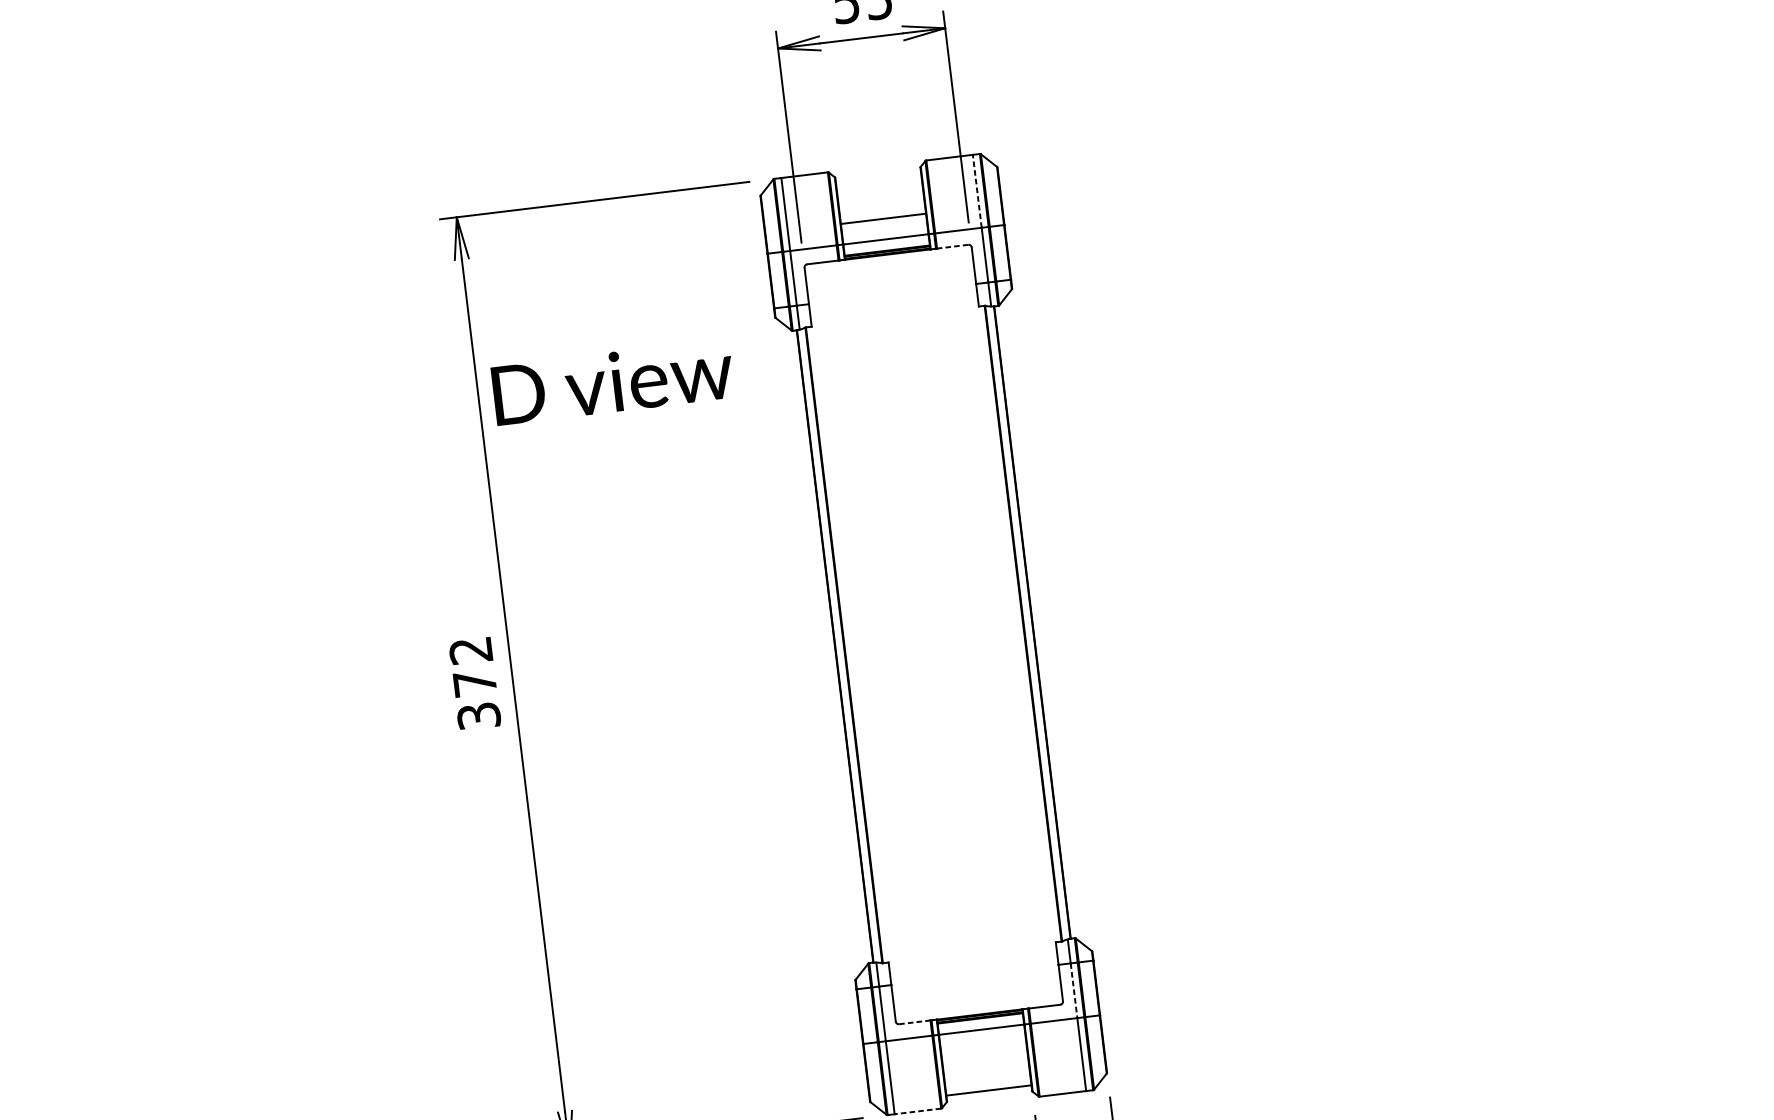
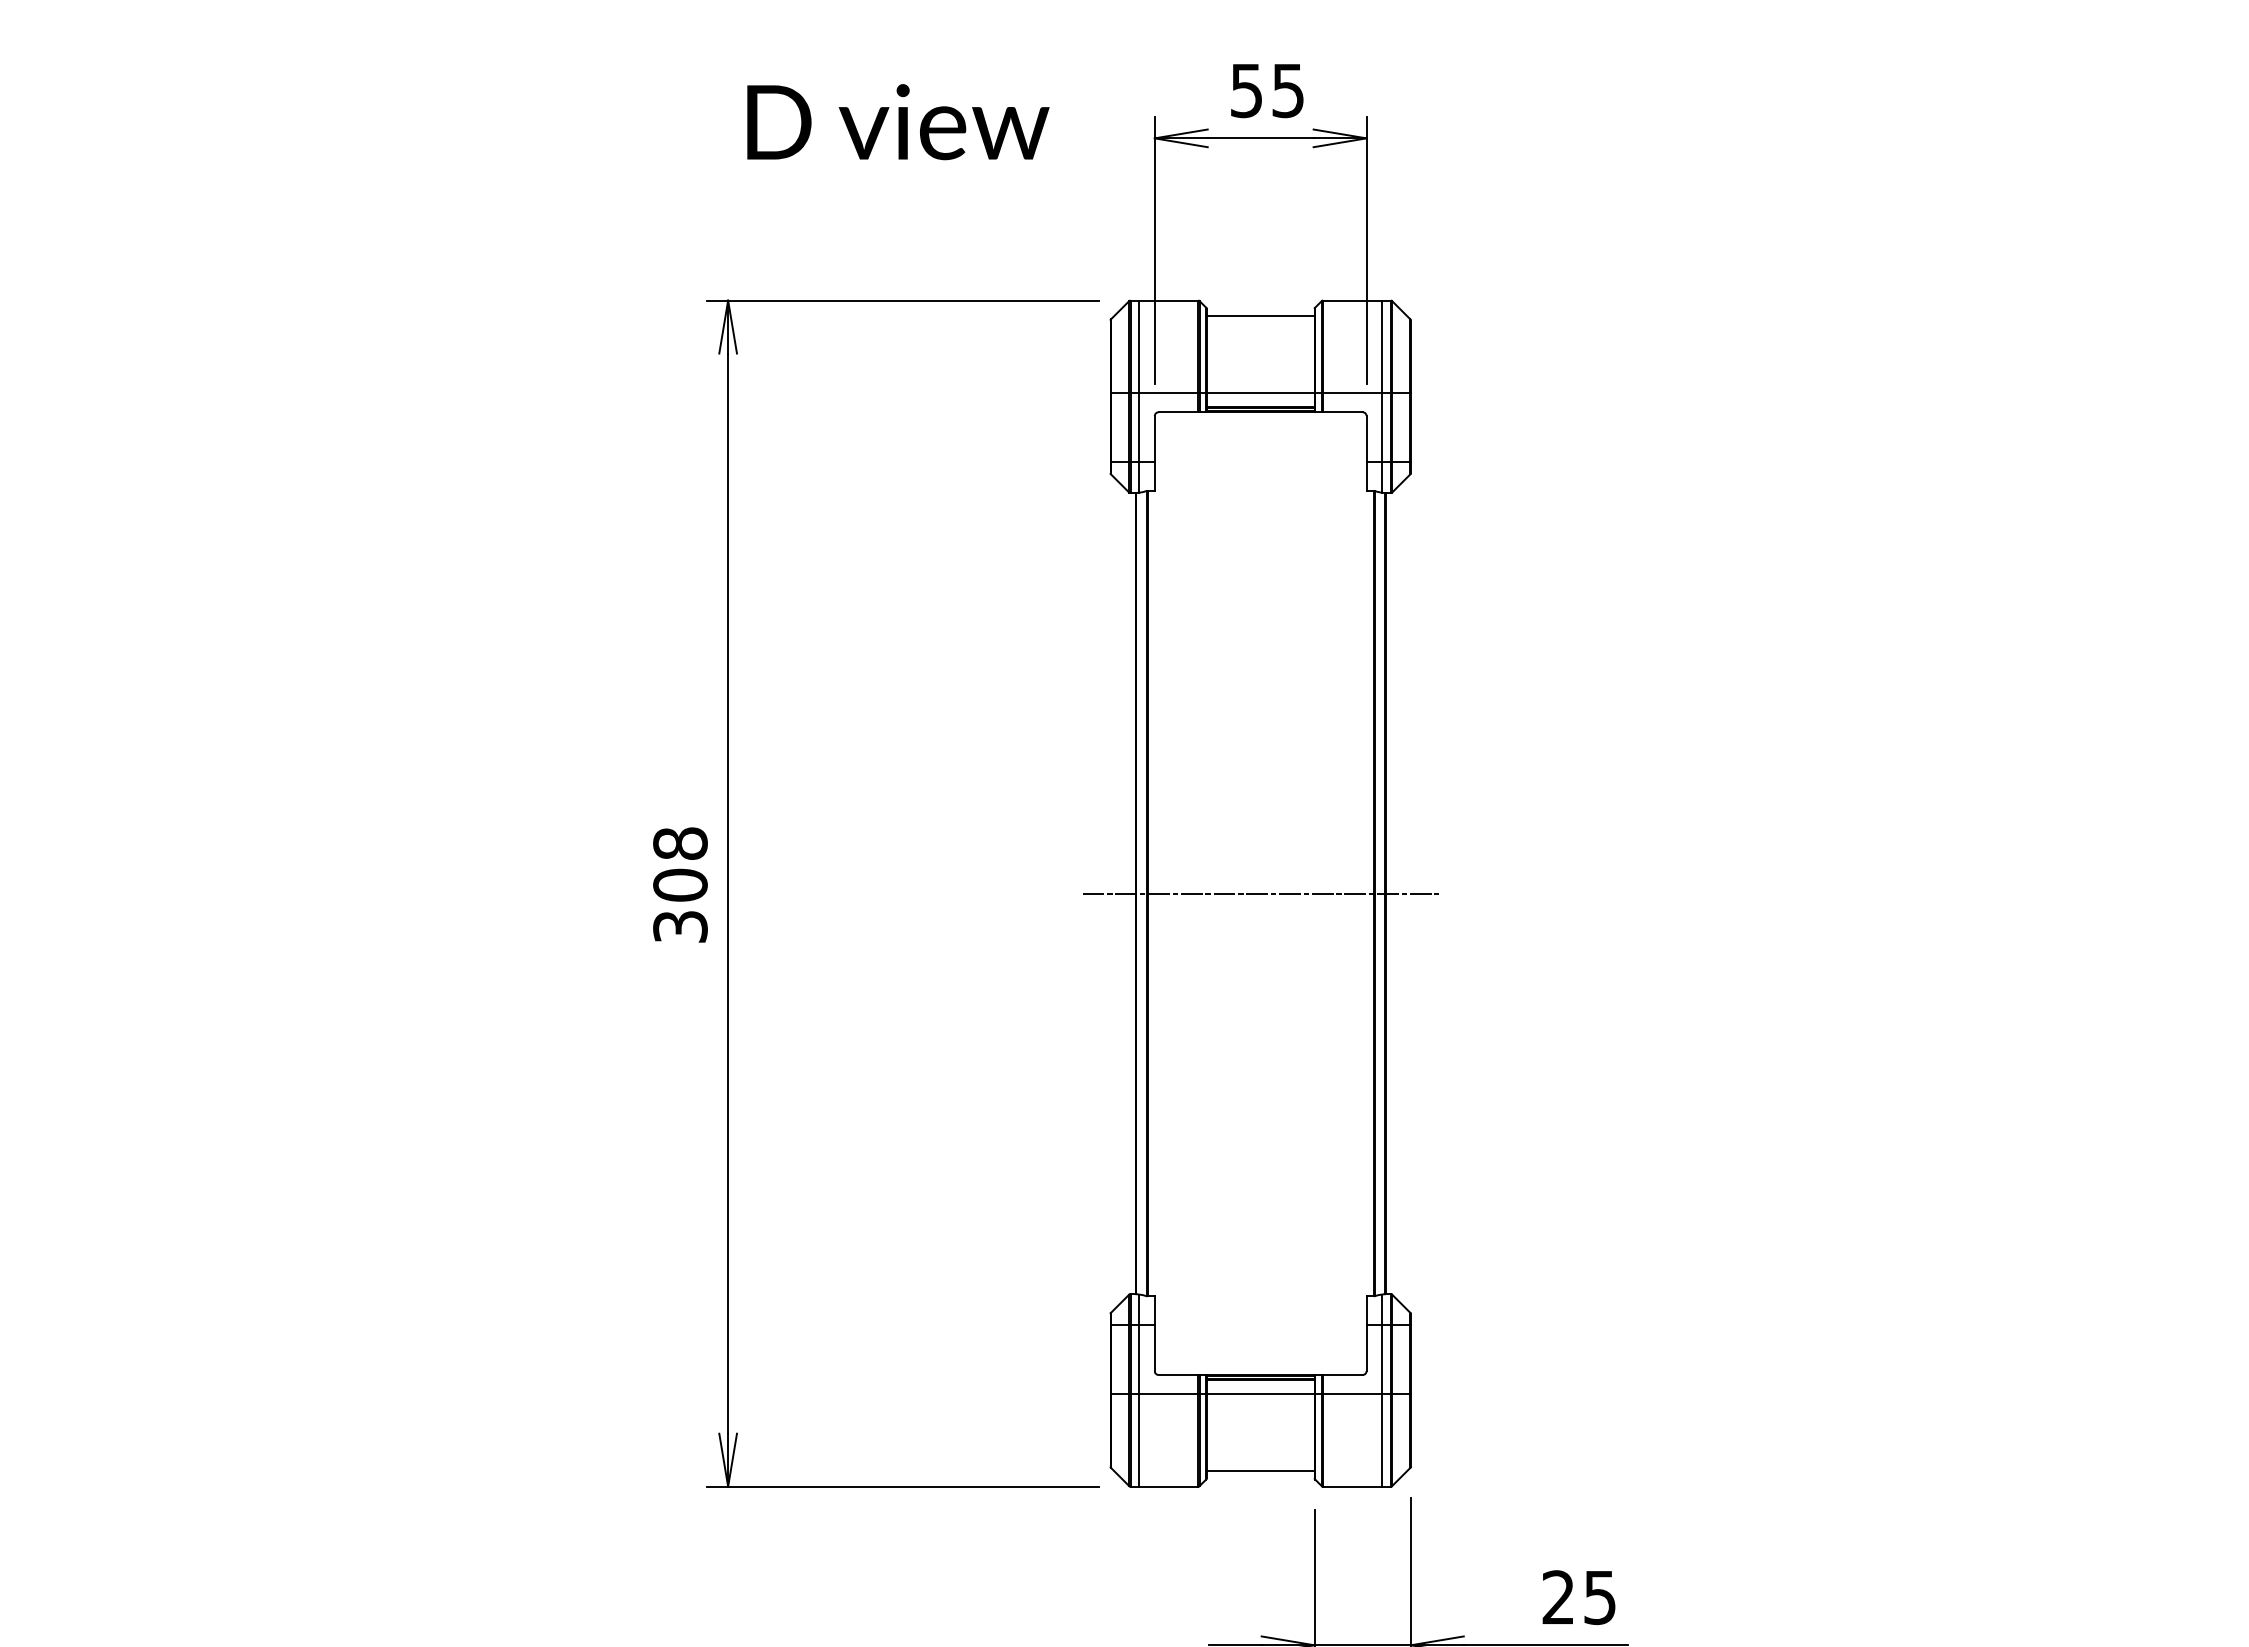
line: (976, 191) -> (1381, 346), dashed -> solid
line: (883, 218) -> (1260, 315), moved
line: (952, 246) -> (1342, 412), dashed -> solid
text: (613, 382) -> (898, 122), moved
line: (933, 634) -> (1260, 893), added
text: (473, 666) -> (680, 864), 372 -> 308
line: (1073, 990) -> (1381, 1359), dashed -> solid
line: (914, 1021) -> (1178, 1374), dashed -> solid
line: (917, 1111) -> (1168, 1486), dashed -> solid

